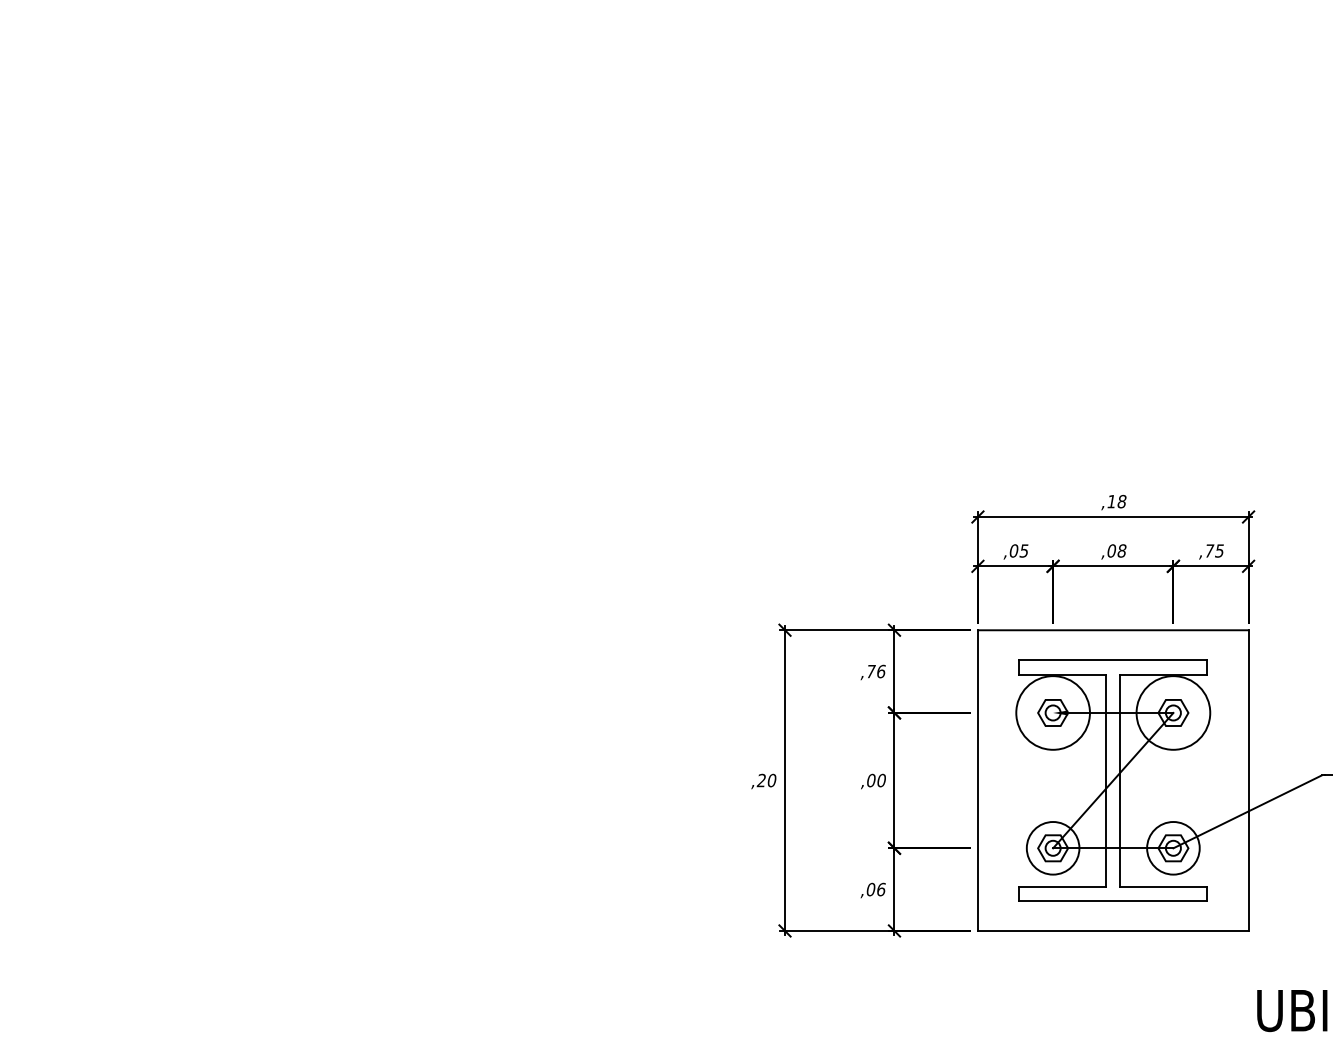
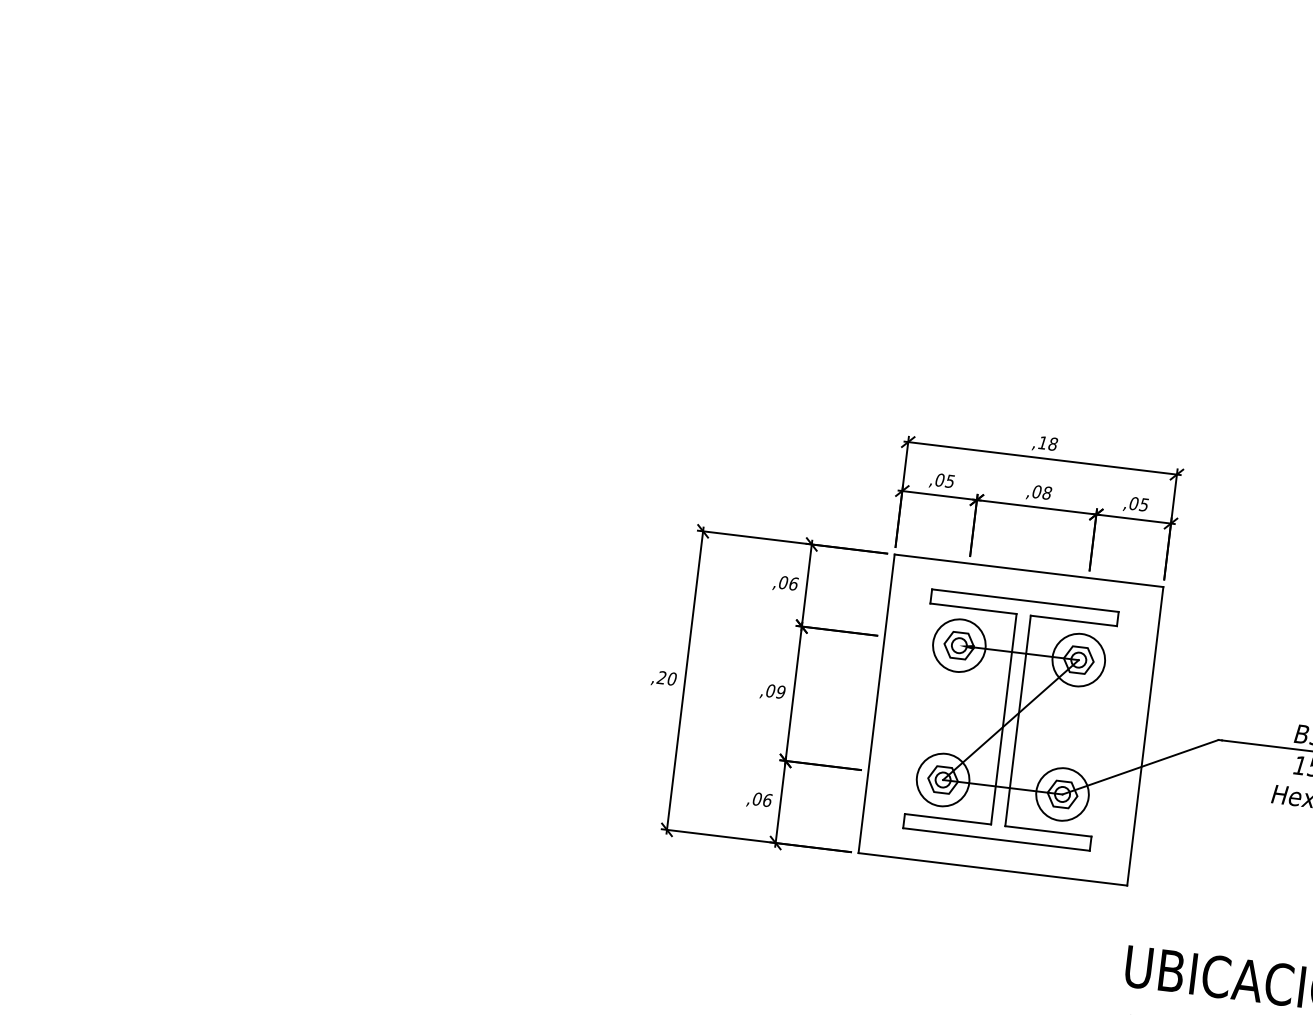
text: (1209, 550) -> (1134, 503), ,75 -> ,05
text: (870, 671) -> (783, 582), ,76 -> ,06
circle: (1052, 712) -> (958, 645), size x0.71
circle: (1173, 712) -> (1078, 659), size x0.71
text: (881, 780) -> (780, 692), ,00 -> ,09

